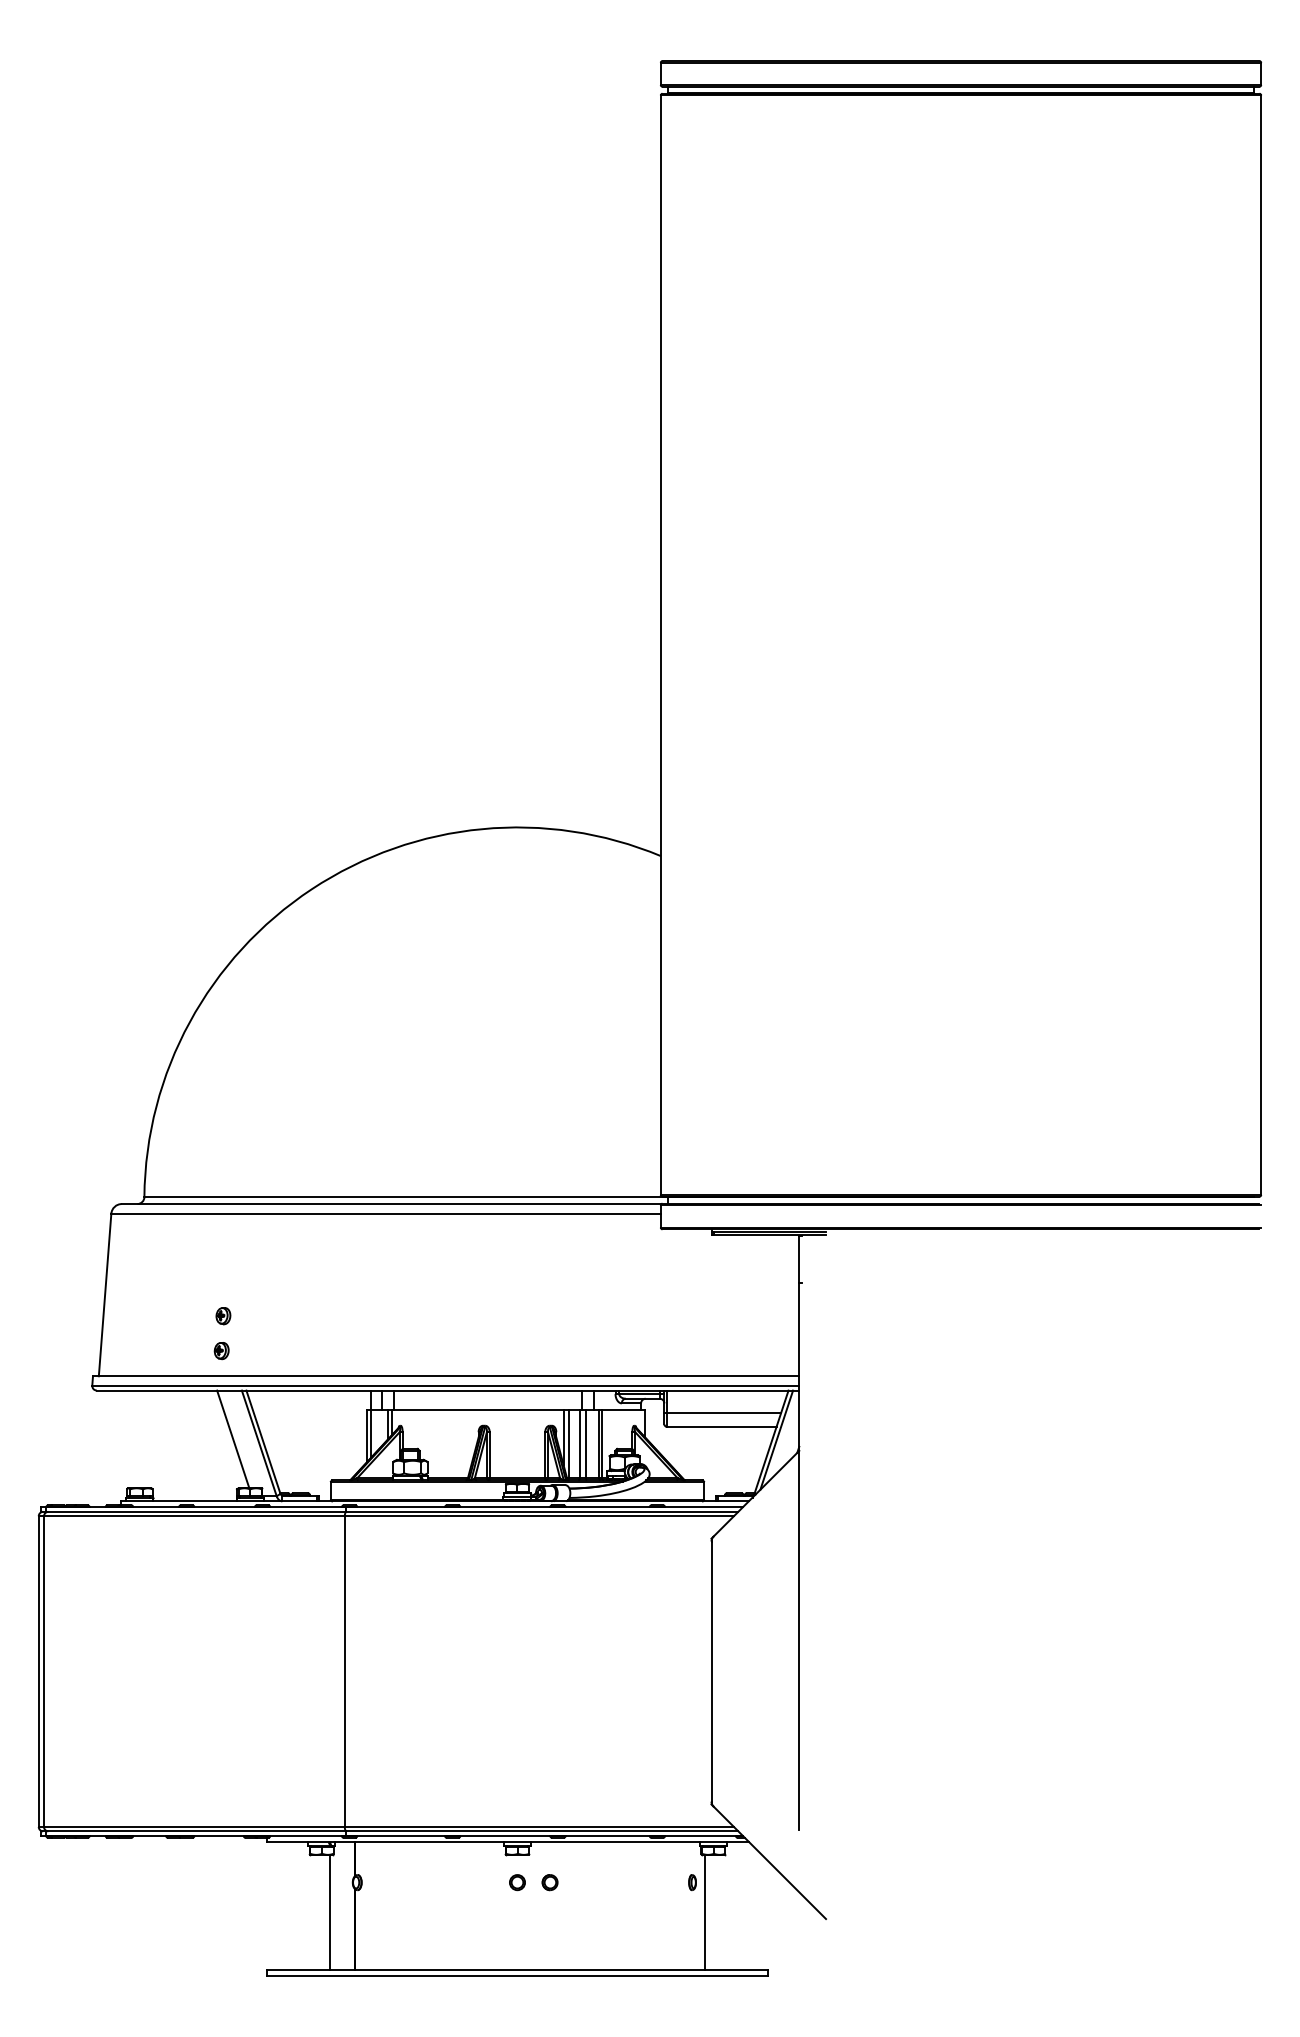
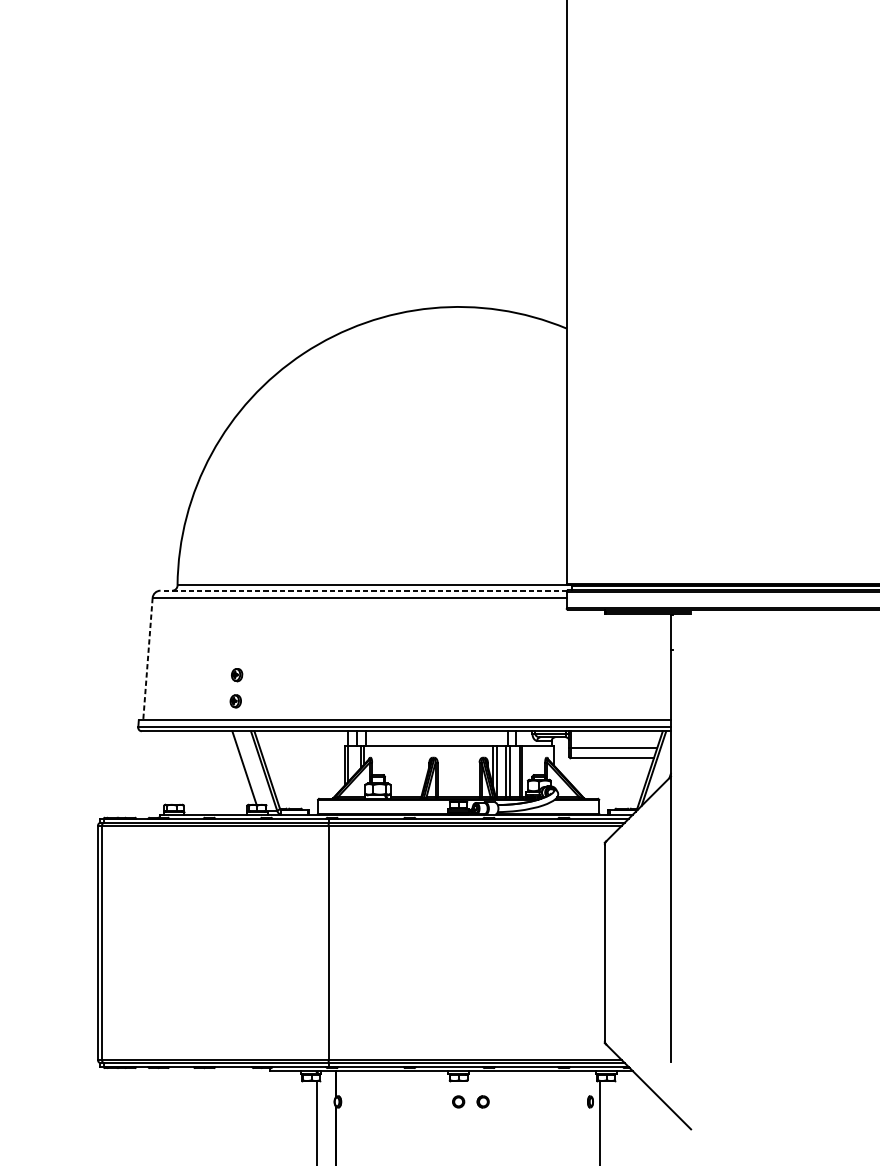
line: (391, 1204) -> (363, 591), solid -> dashed
line: (105, 1295) -> (148, 659), solid -> dashed

